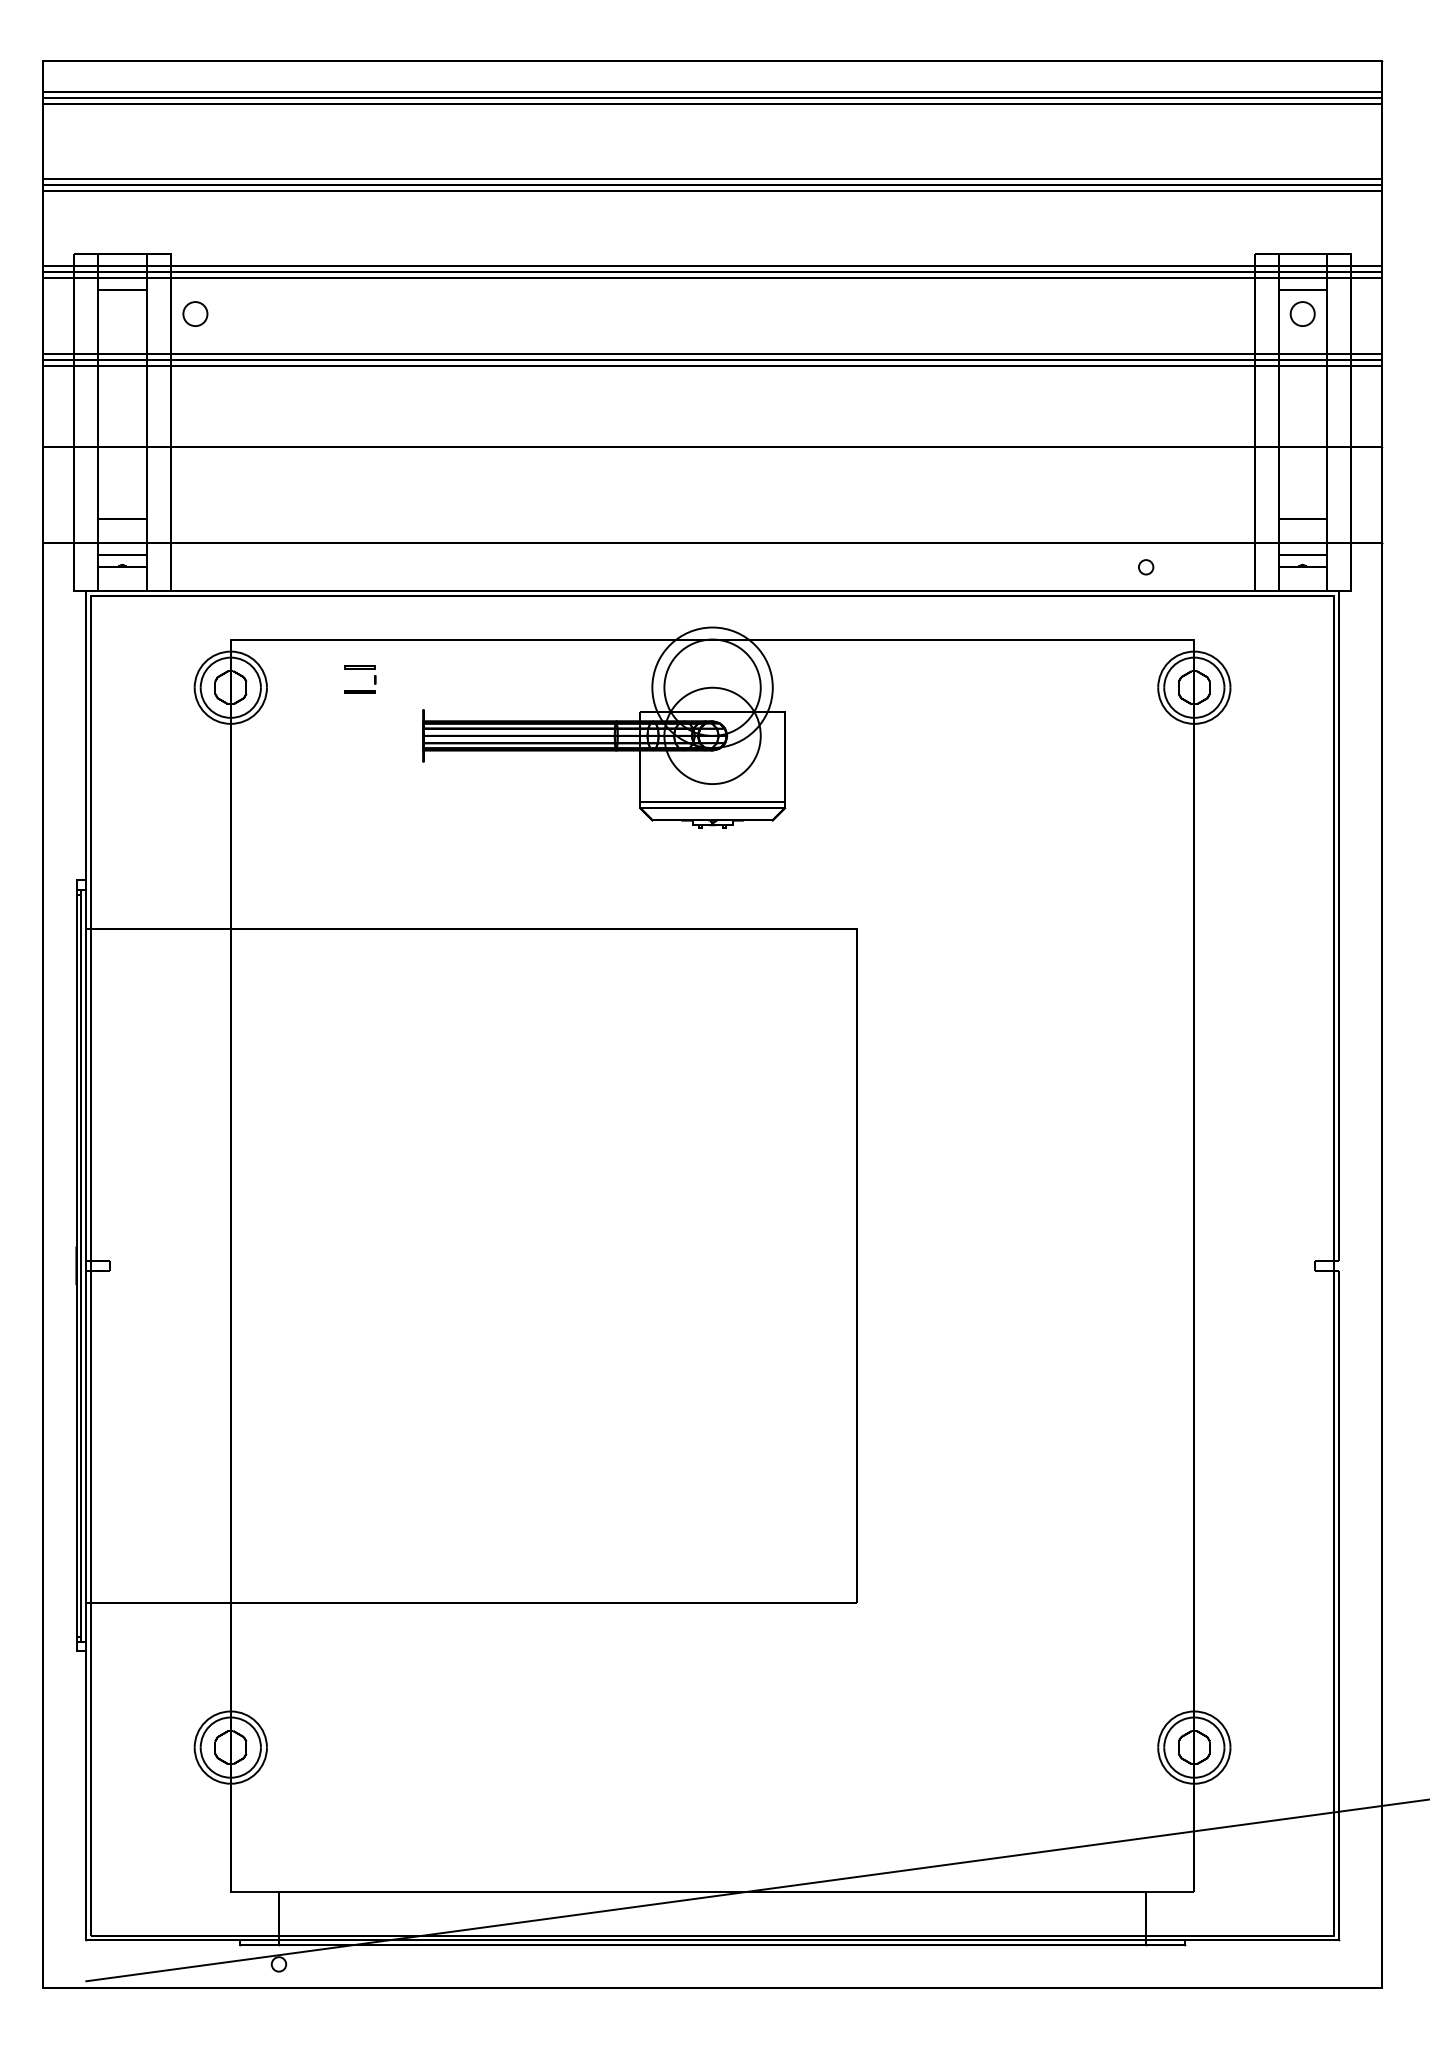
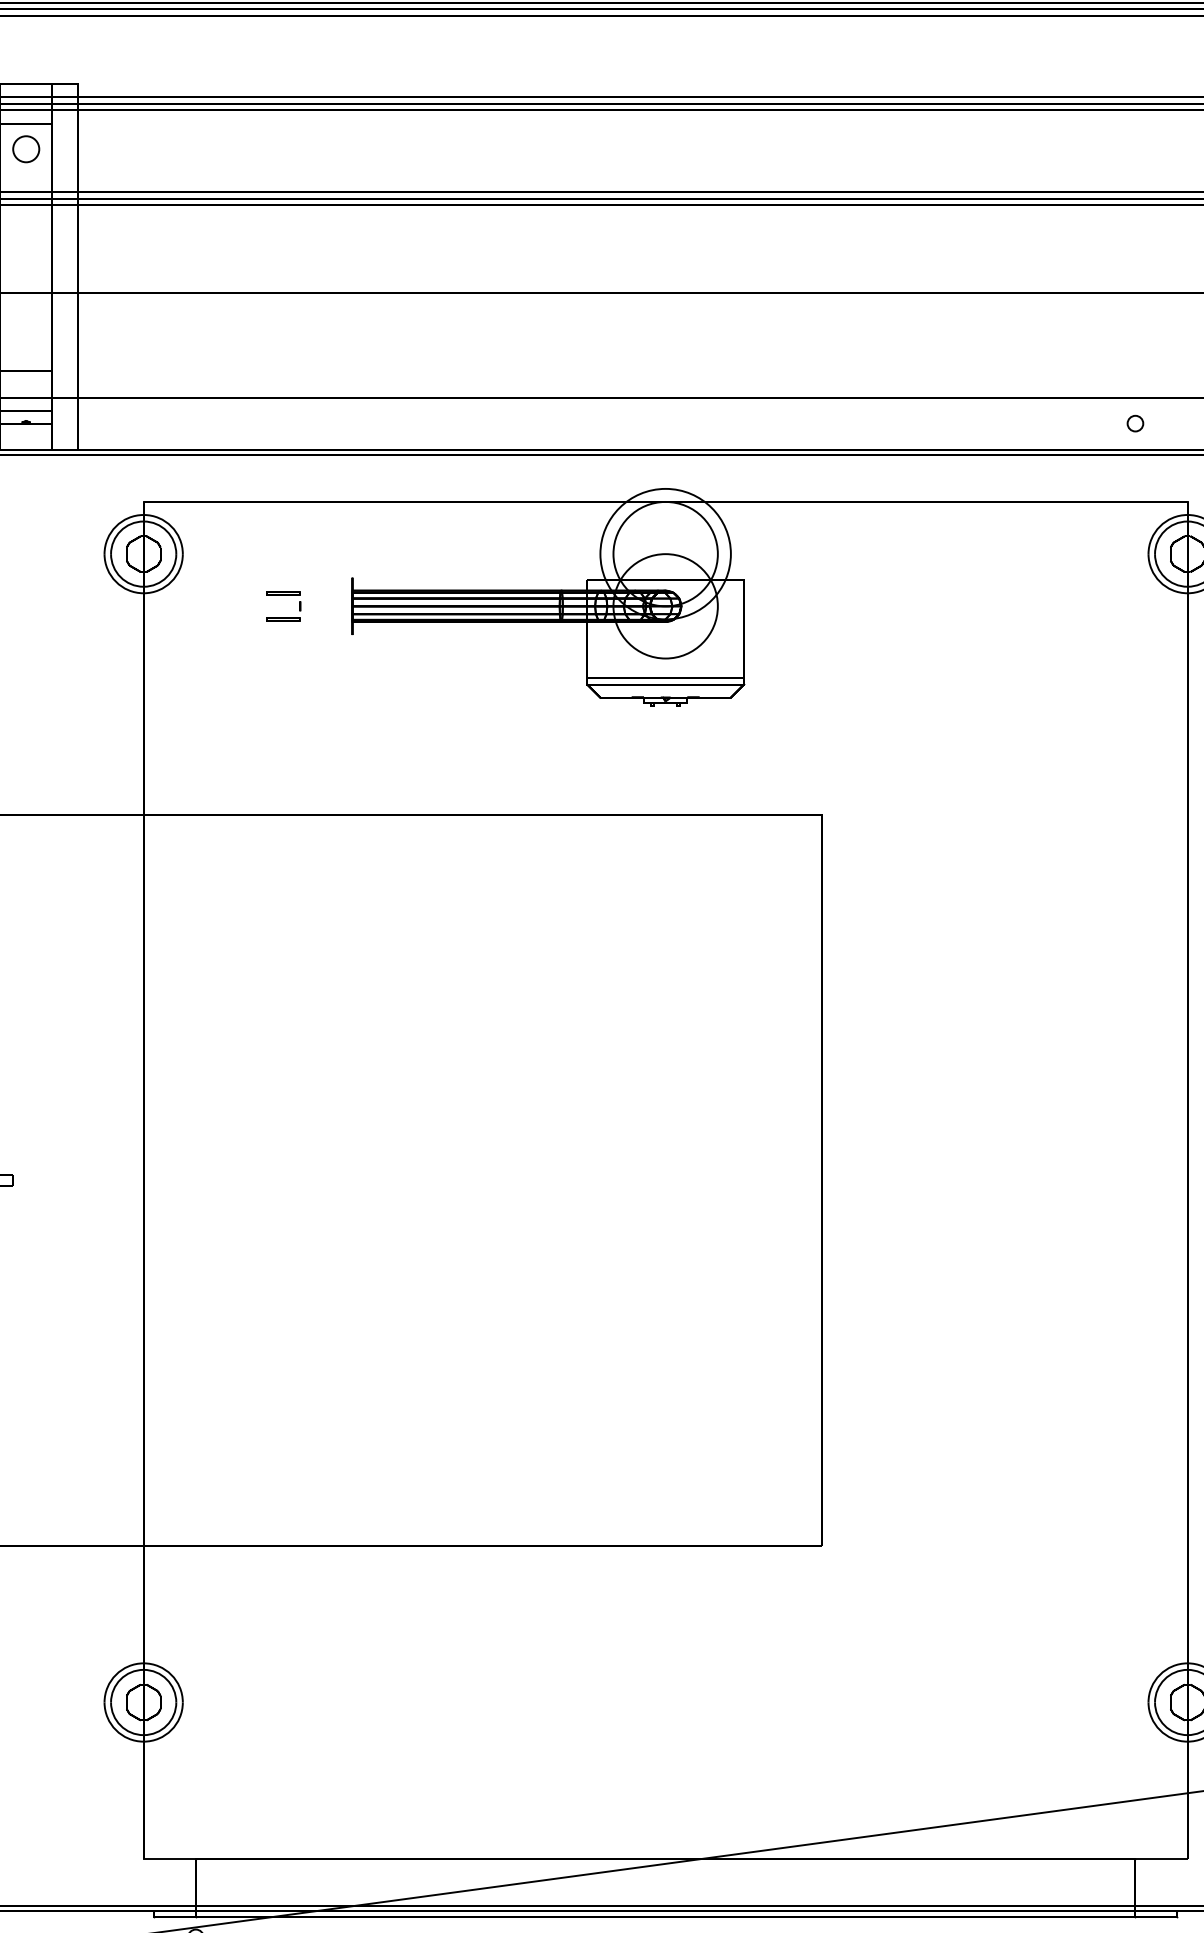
circle: (195, 313) -> (26, 148), moved
part: (360, 669) -> (284, 595), moved

